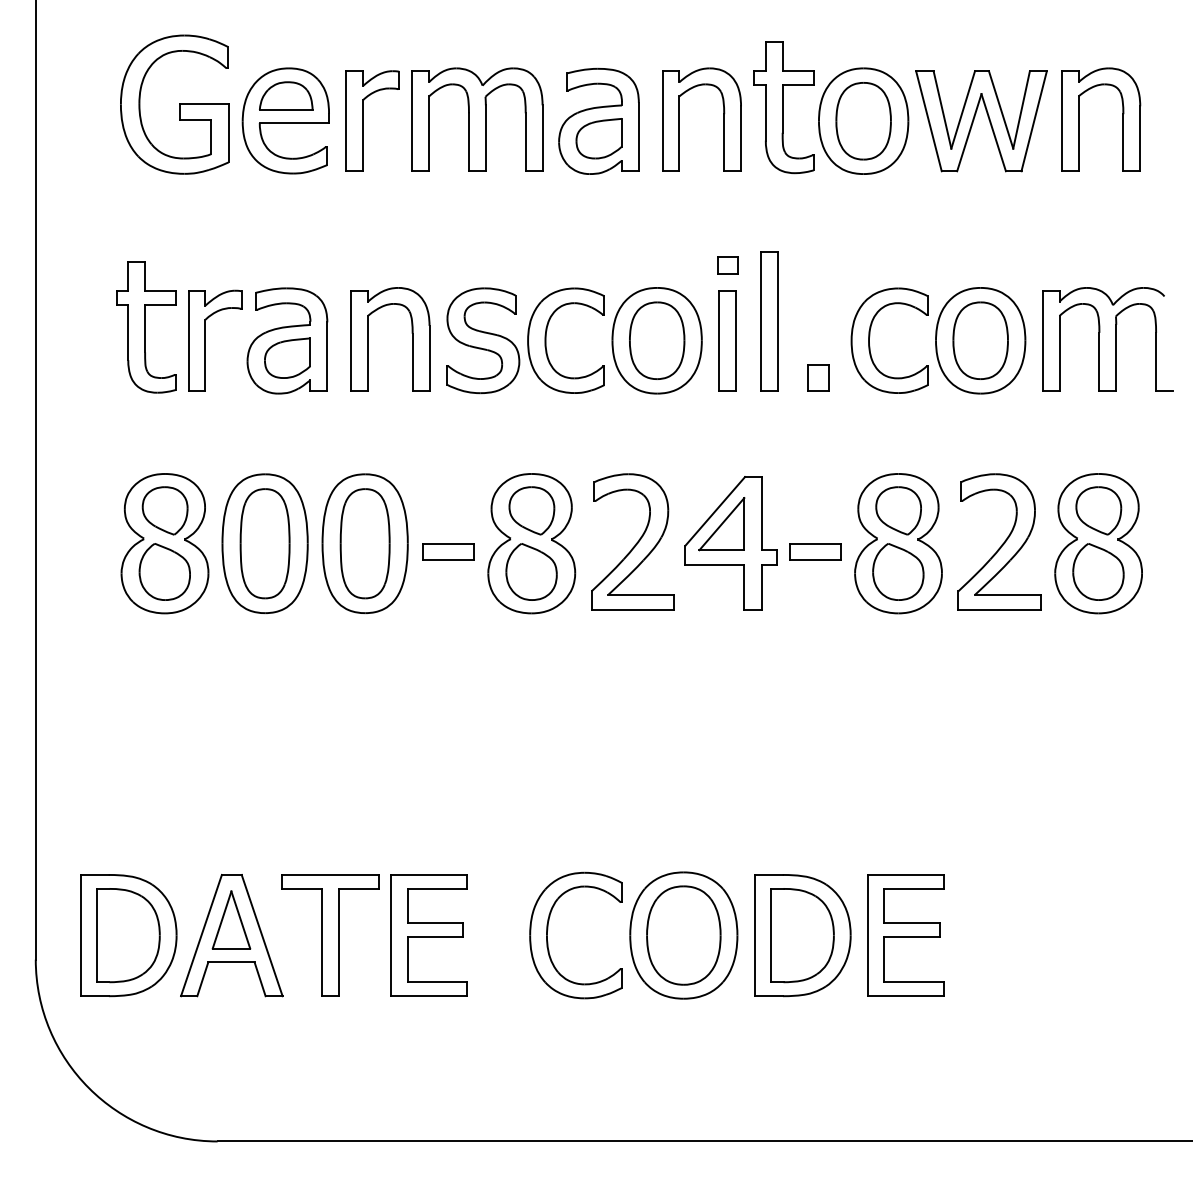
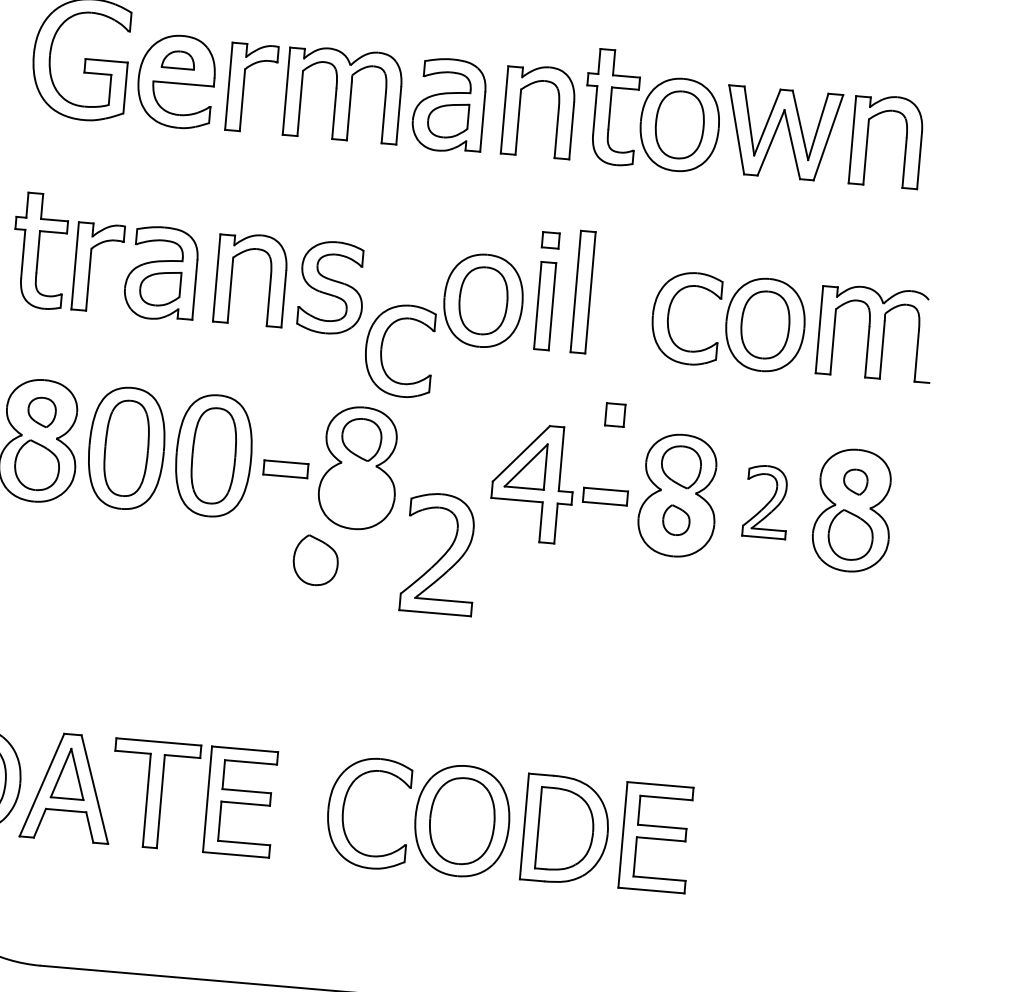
part: (286, 95) -> (178, 59), size x0.7
part: (546, 340) -> (382, 348), moved
part: (818, 377) -> (615, 414), moved
part: (164, 510) -> (41, 411), size x0.7
part: (1098, 510) -> (855, 481), size x0.6
part: (632, 541) -> (440, 553), moved
part: (999, 541) -> (766, 501), size x0.6
part: (531, 571) -> (315, 560), moved
part: (898, 571) -> (676, 519), size x0.6

